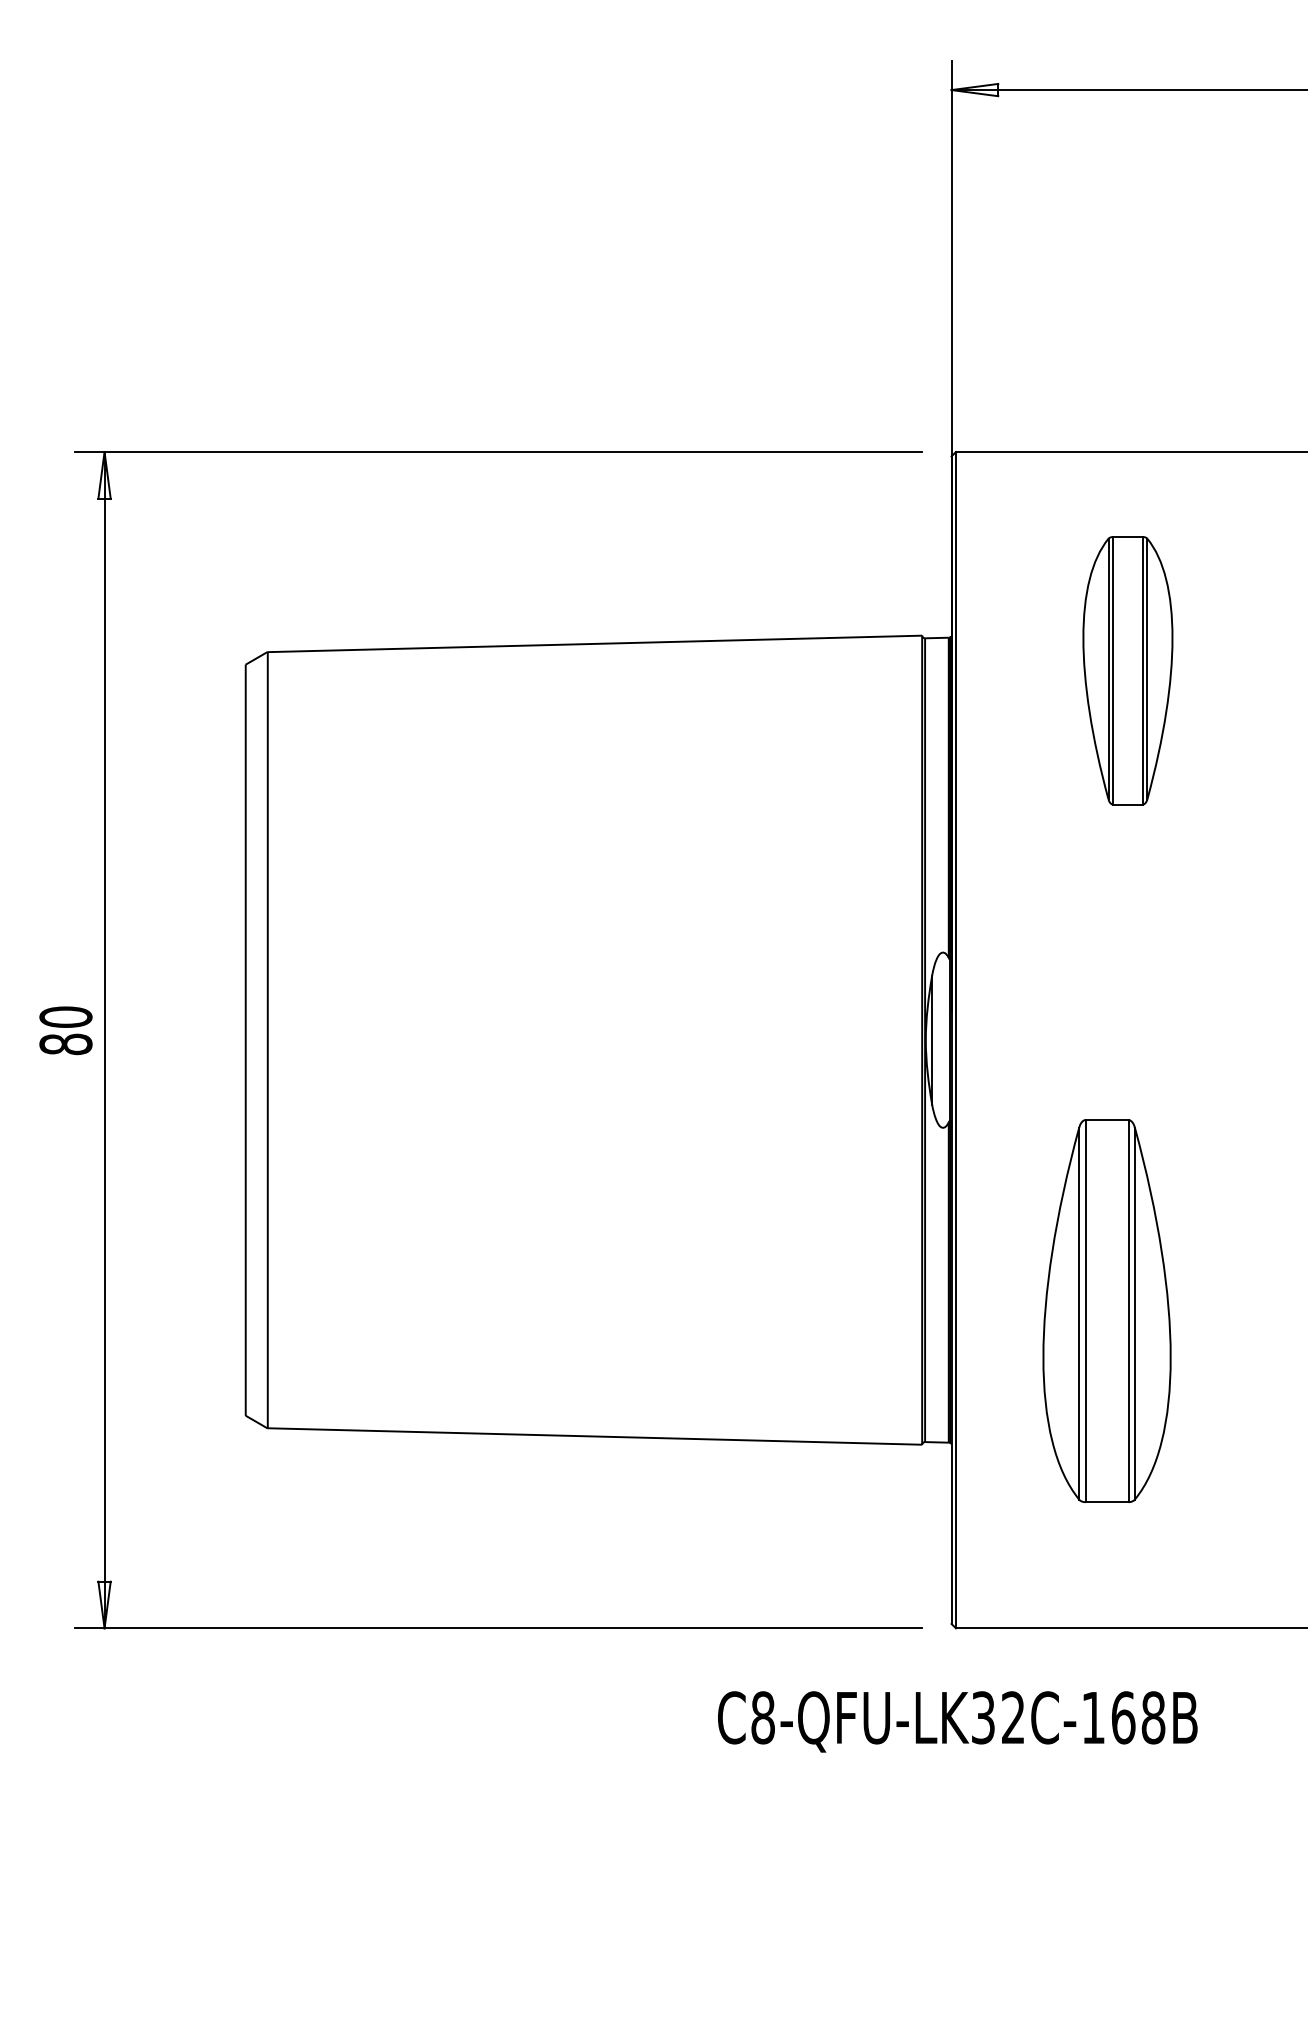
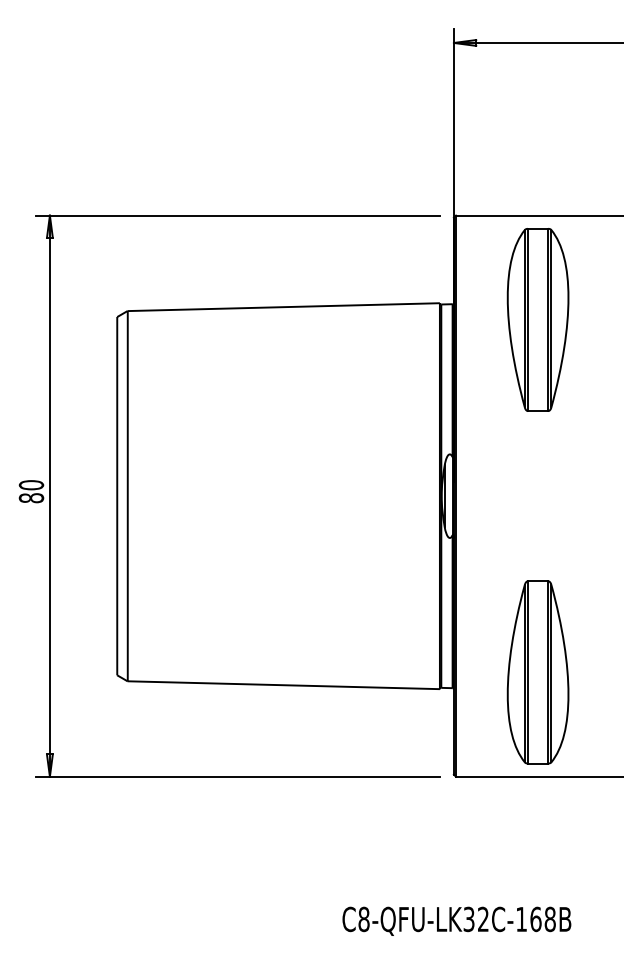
part: (1126, 669) -> (537, 319), size x1.43
part: (1105, 1311) -> (537, 672), moved
text: (956, 1720) -> (456, 920), moved

